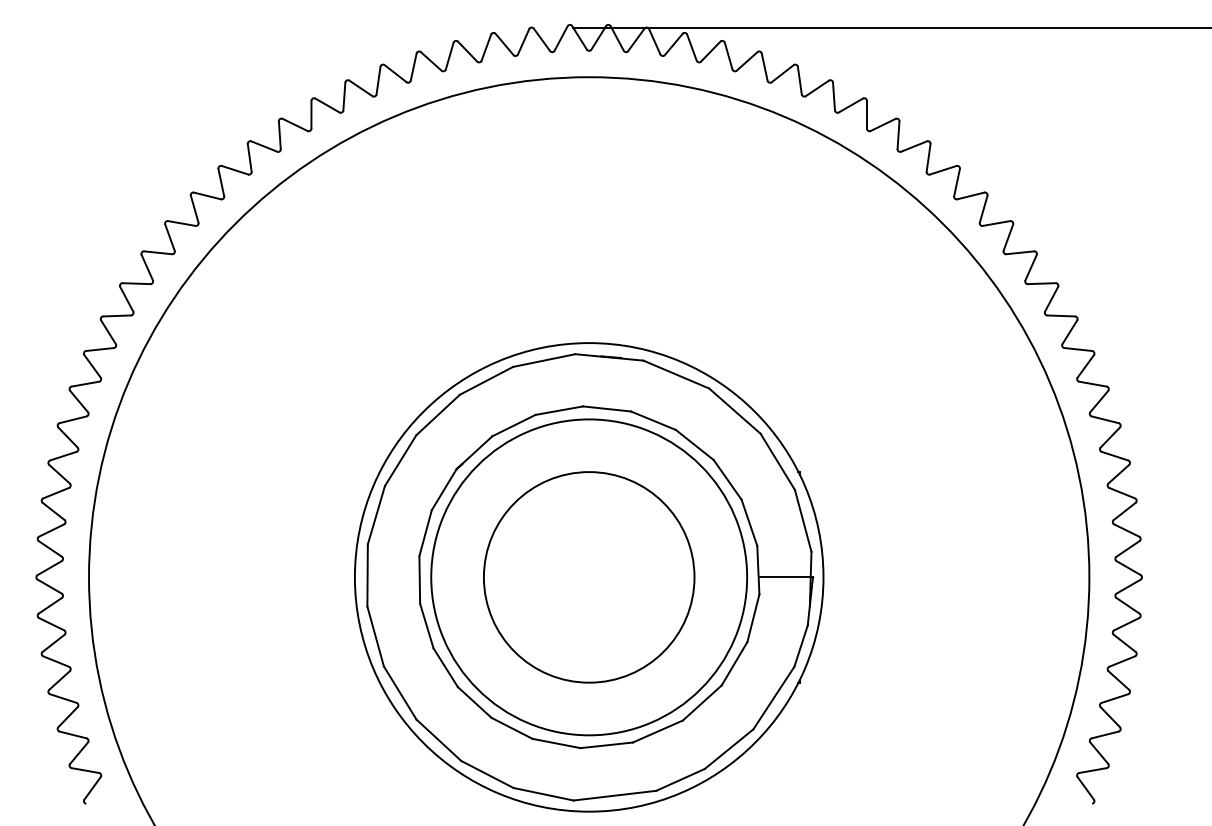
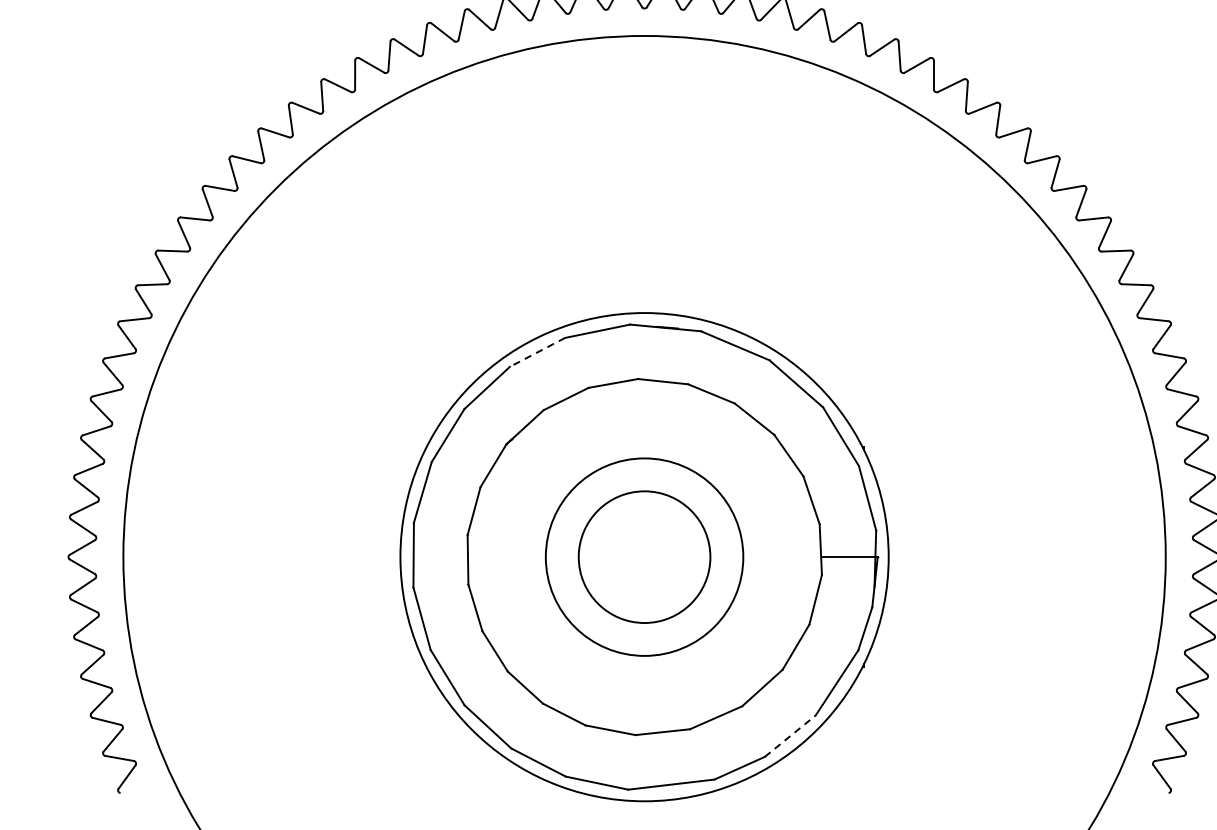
line: (486, 380) -> (537, 352), solid -> dashed
circle: (588, 577) -> (643, 557), size x0.6
circle: (589, 577) -> (644, 557), size x0.6
line: (729, 748) -> (790, 735), solid -> dashed

